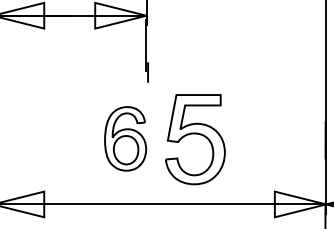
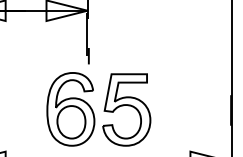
part: (125, 138) -> (70, 109), size x1.43

